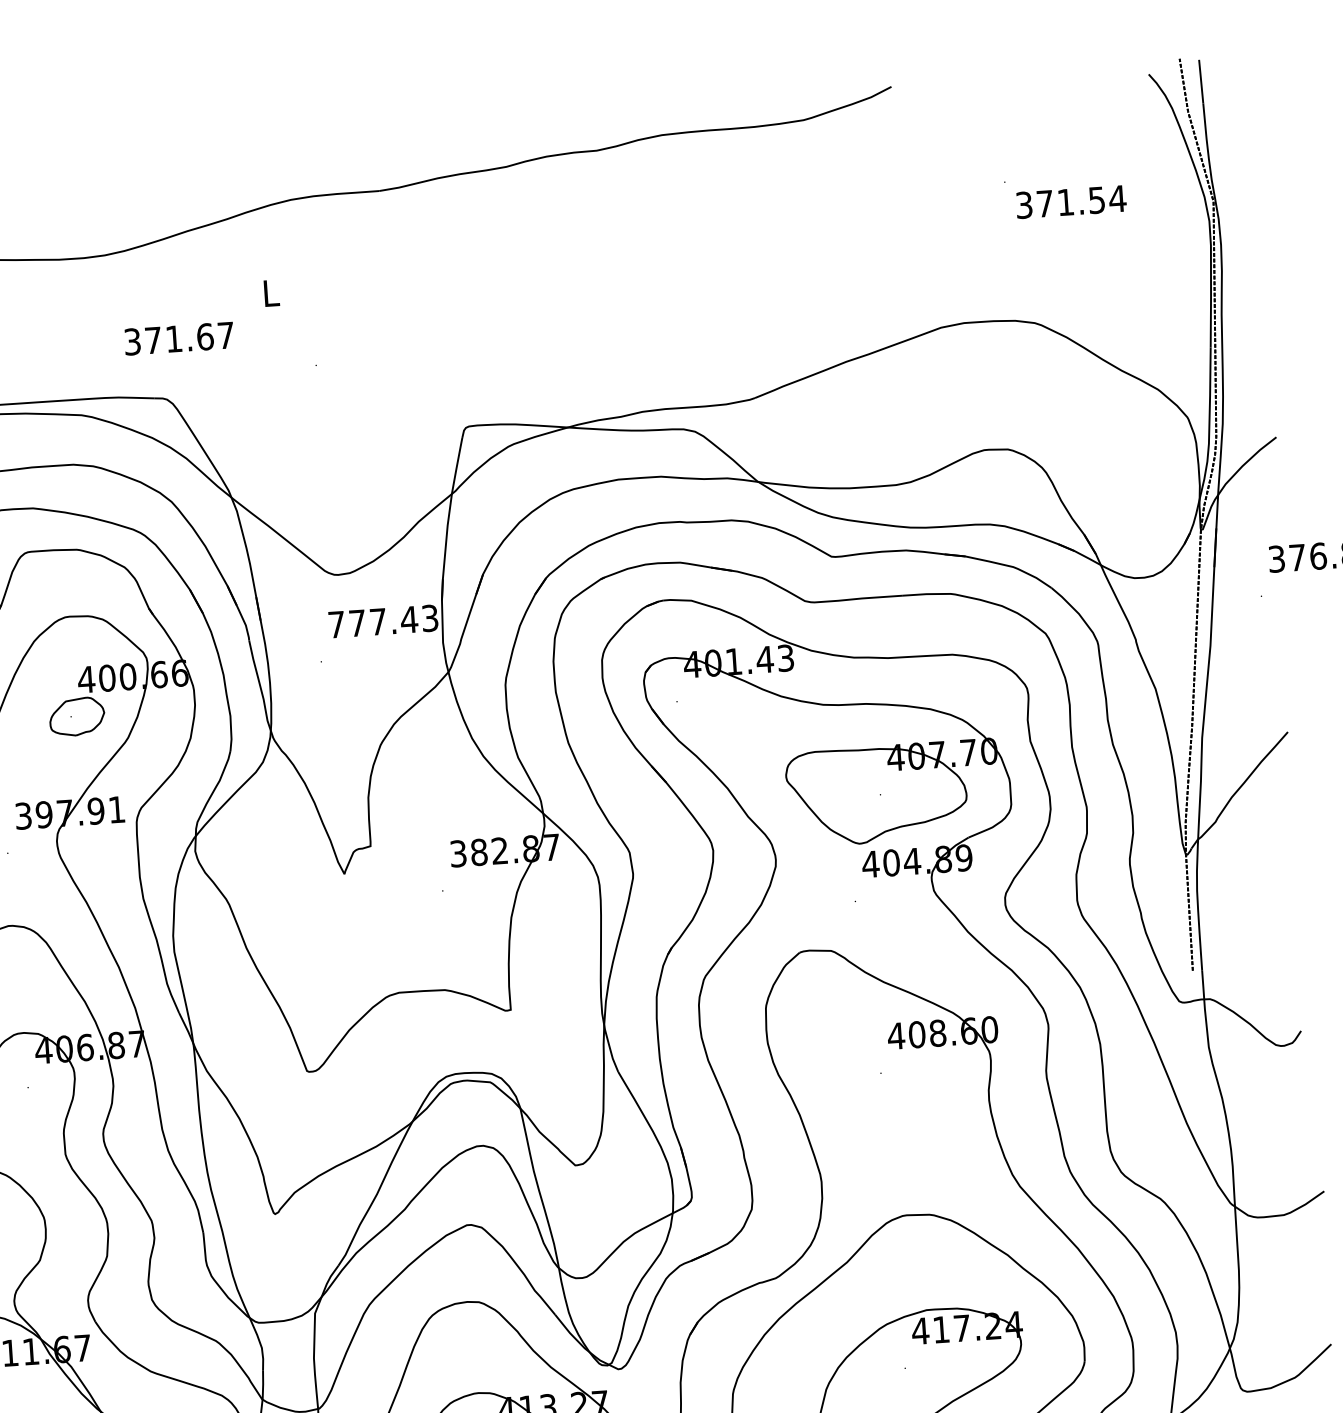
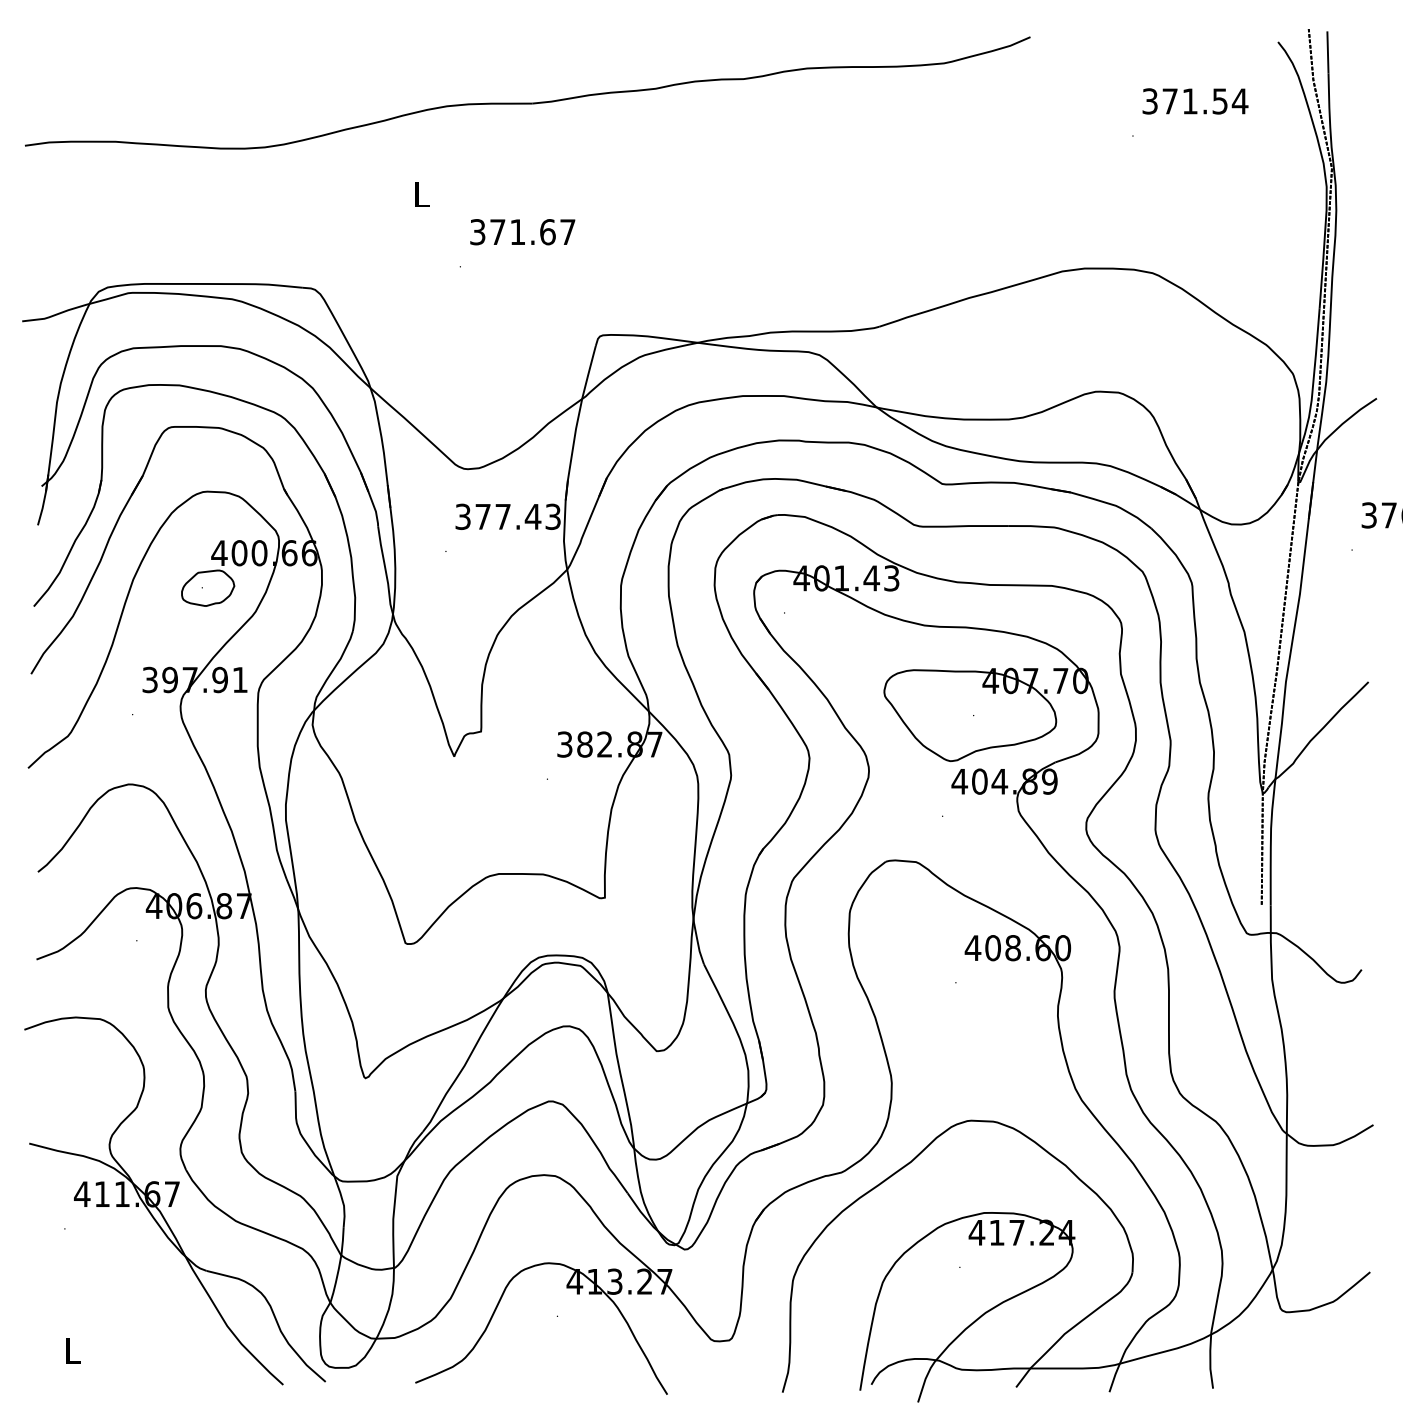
text: (1071, 202) -> (1195, 101), moved
text: (178, 339) -> (522, 232), moved
text: (336, 624) -> (462, 516), 777.43 -> 377.43

